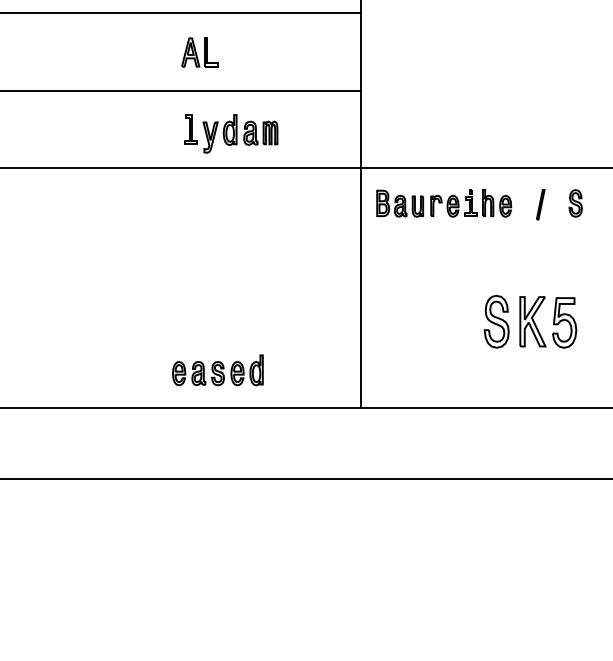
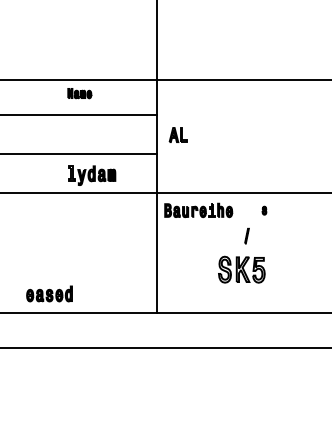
part: (197, 51) -> (177, 134), moved
line: (539, 203) -> (246, 235), moved
part: (575, 203) -> (264, 210), size x0.6
part: (217, 369) -> (49, 293), moved

